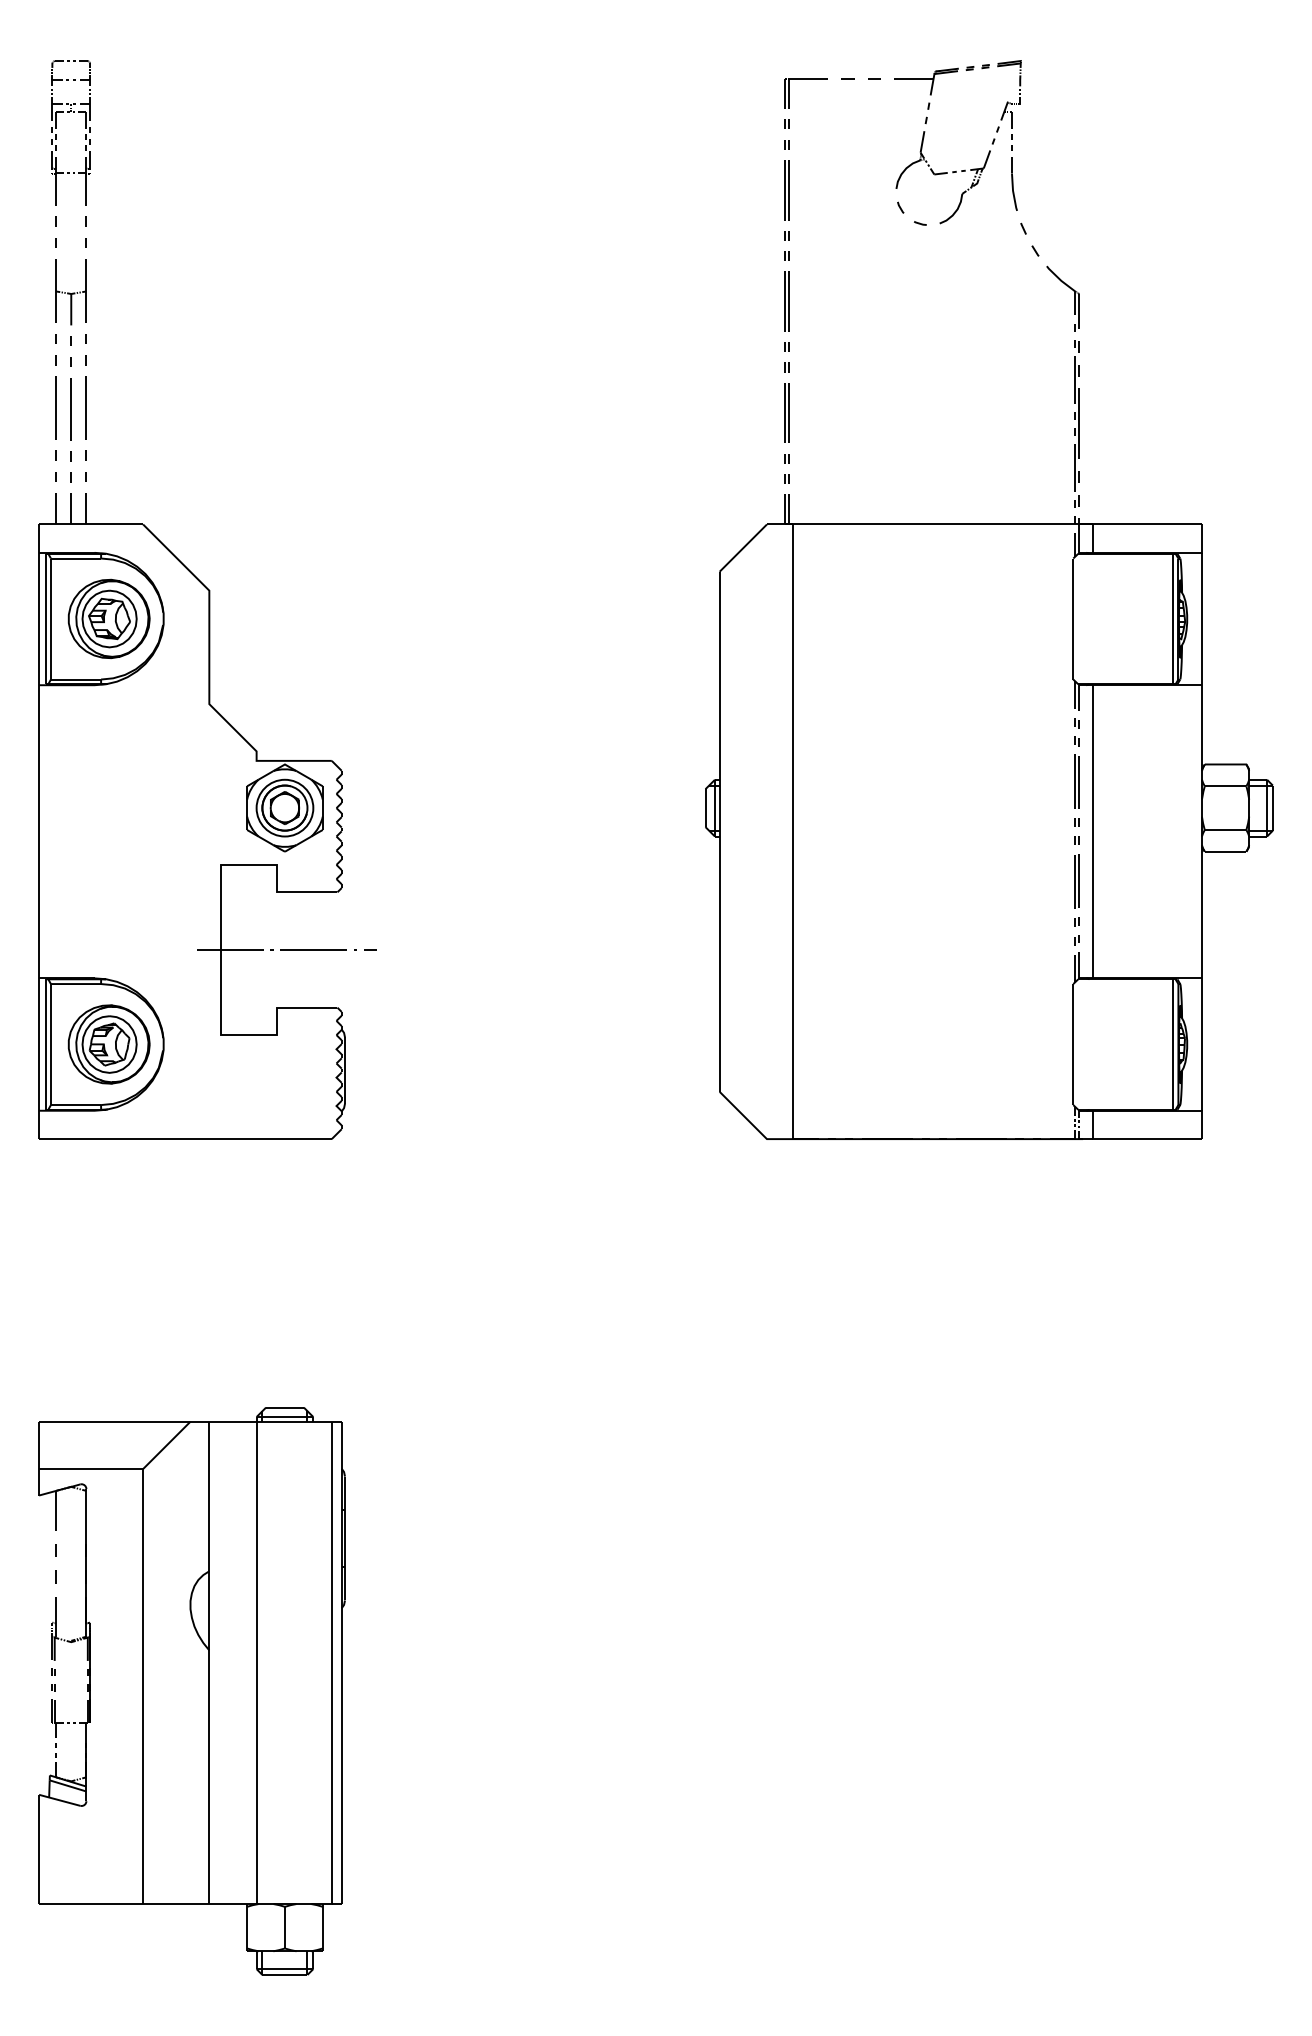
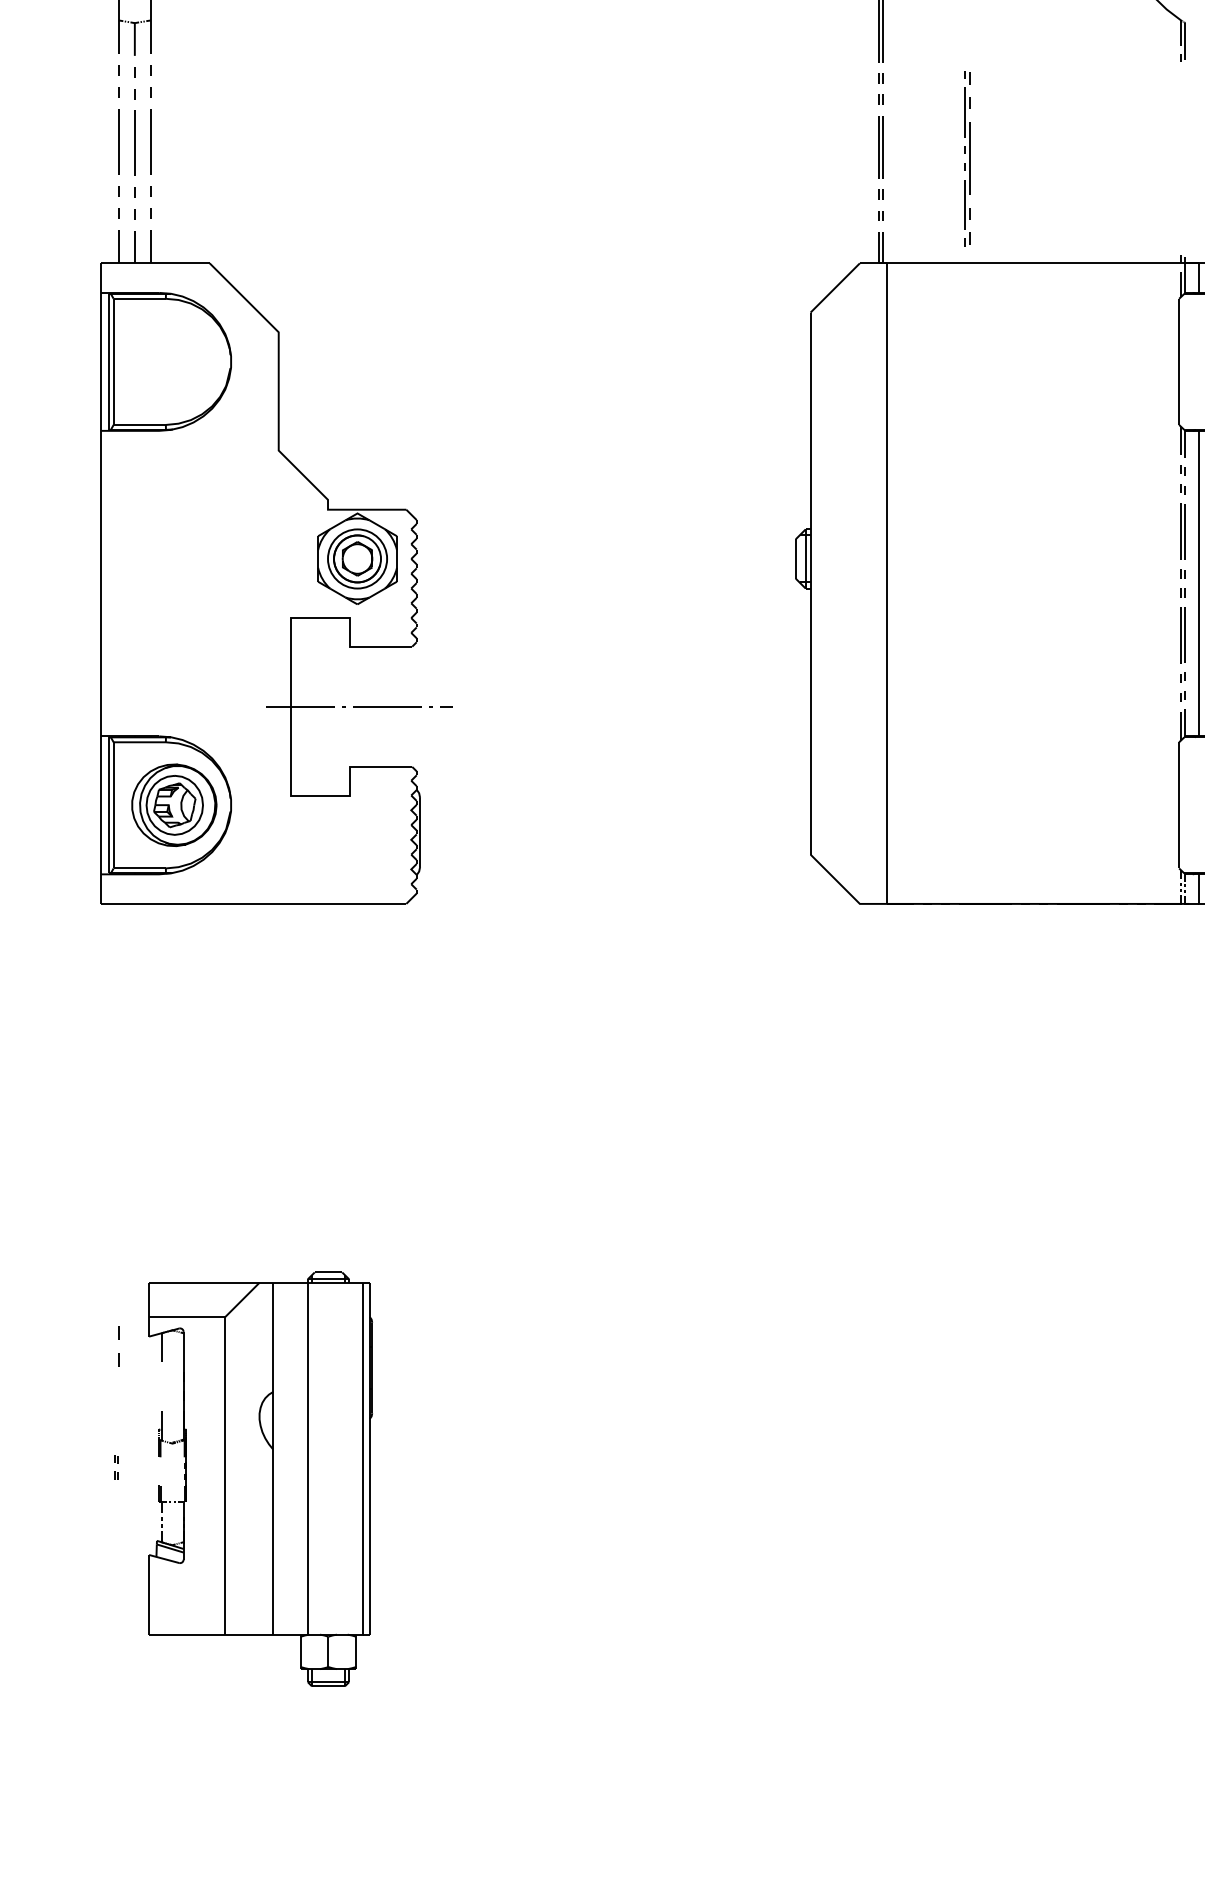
part: (1076, 423) -> (966, 158), moved
part: (108, 618) -> (173, 361), removed
part: (191, 1691) -> (260, 1479), size x0.7

